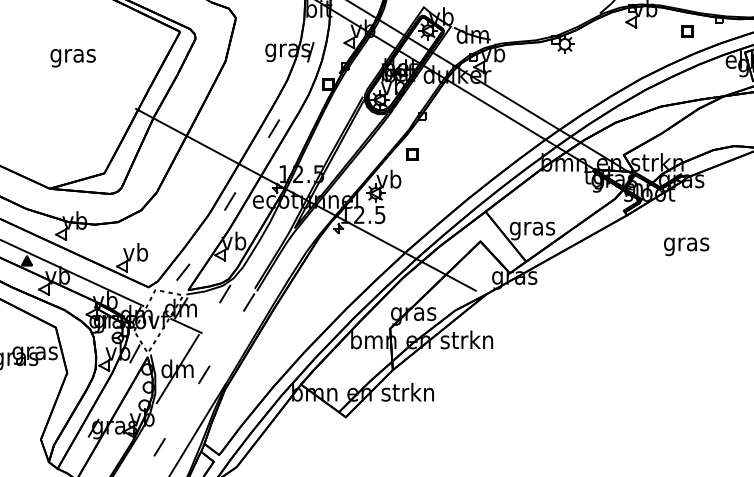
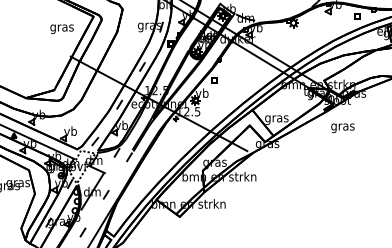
text: (72, 56) -> (61, 28), moved
text: (685, 247) -> (342, 128), moved

